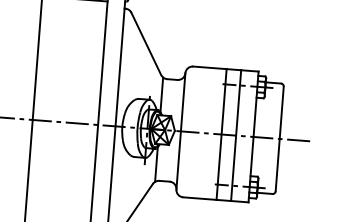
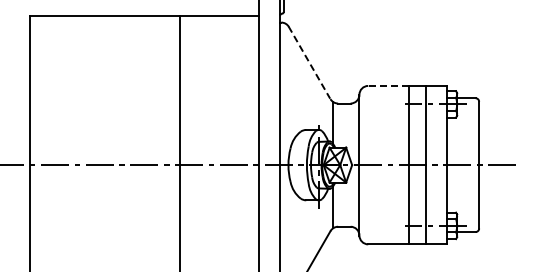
line: (146, 43) -> (309, 62), solid -> dashed
line: (209, 67) -> (388, 85), solid -> dashed

